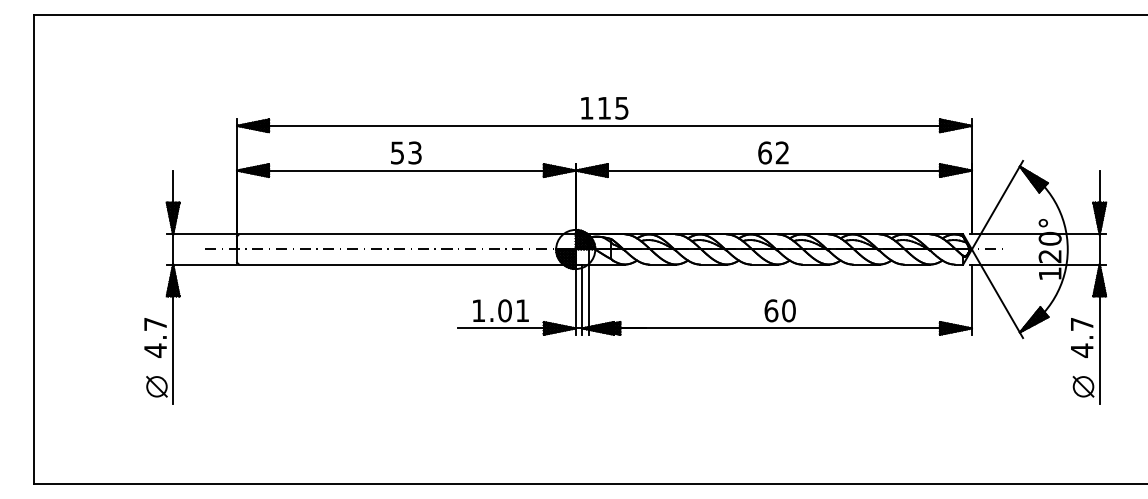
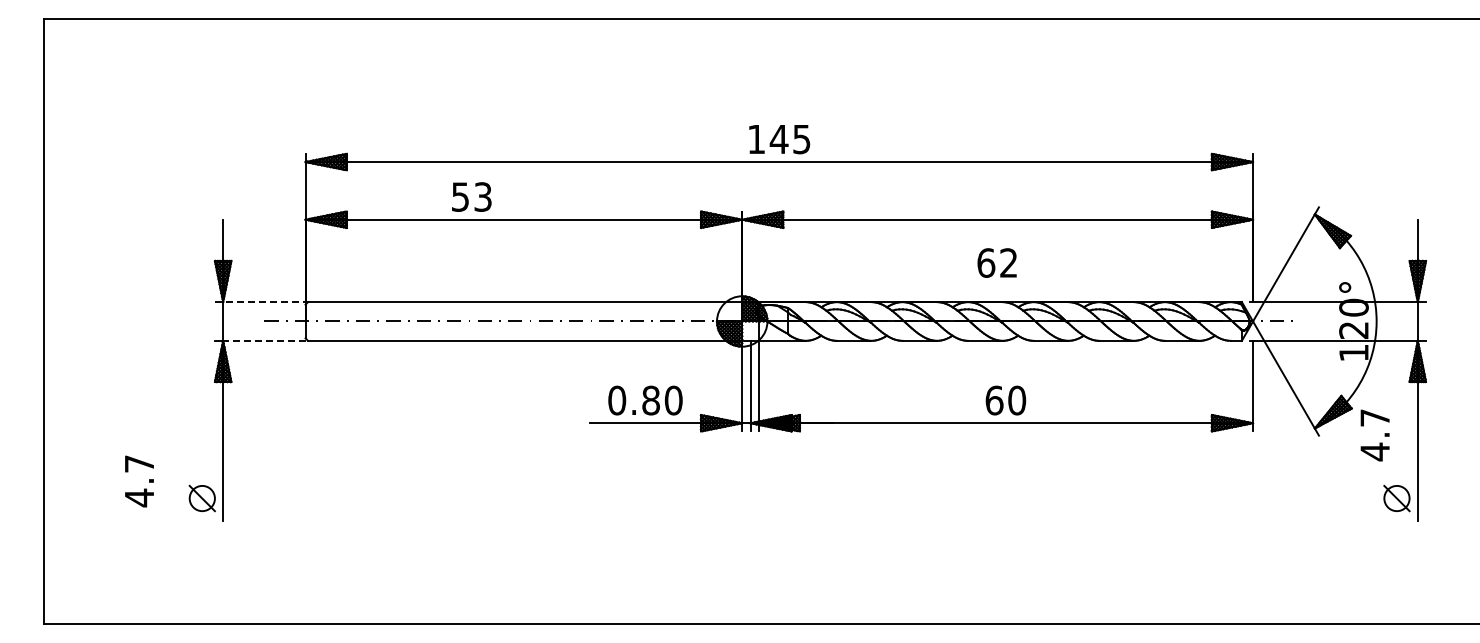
text: (603, 108) -> (778, 139), 115 -> 145
text: (406, 152) -> (471, 196), moved
text: (772, 152) -> (996, 262), moved
line: (202, 234) -> (260, 302), solid -> dashed
line: (204, 264) -> (263, 340), solid -> dashed
text: (500, 310) -> (645, 400), 1.01 -> 0.80
text: (155, 337) -> (139, 481), moved
text: (1081, 337) -> (1374, 435), moved

